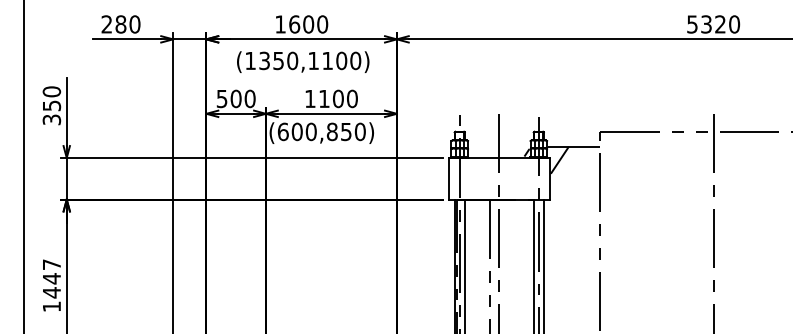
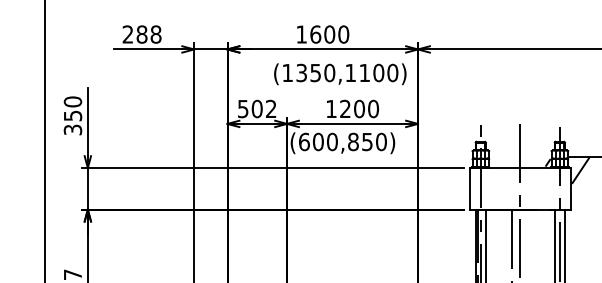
text: (134, 24) -> (155, 34), 280 -> 288
text: (303, 61) -> (340, 73), moved
text: (249, 98) -> (270, 108), 500 -> 502
text: (324, 98) -> (345, 108), 1100 -> 1200

